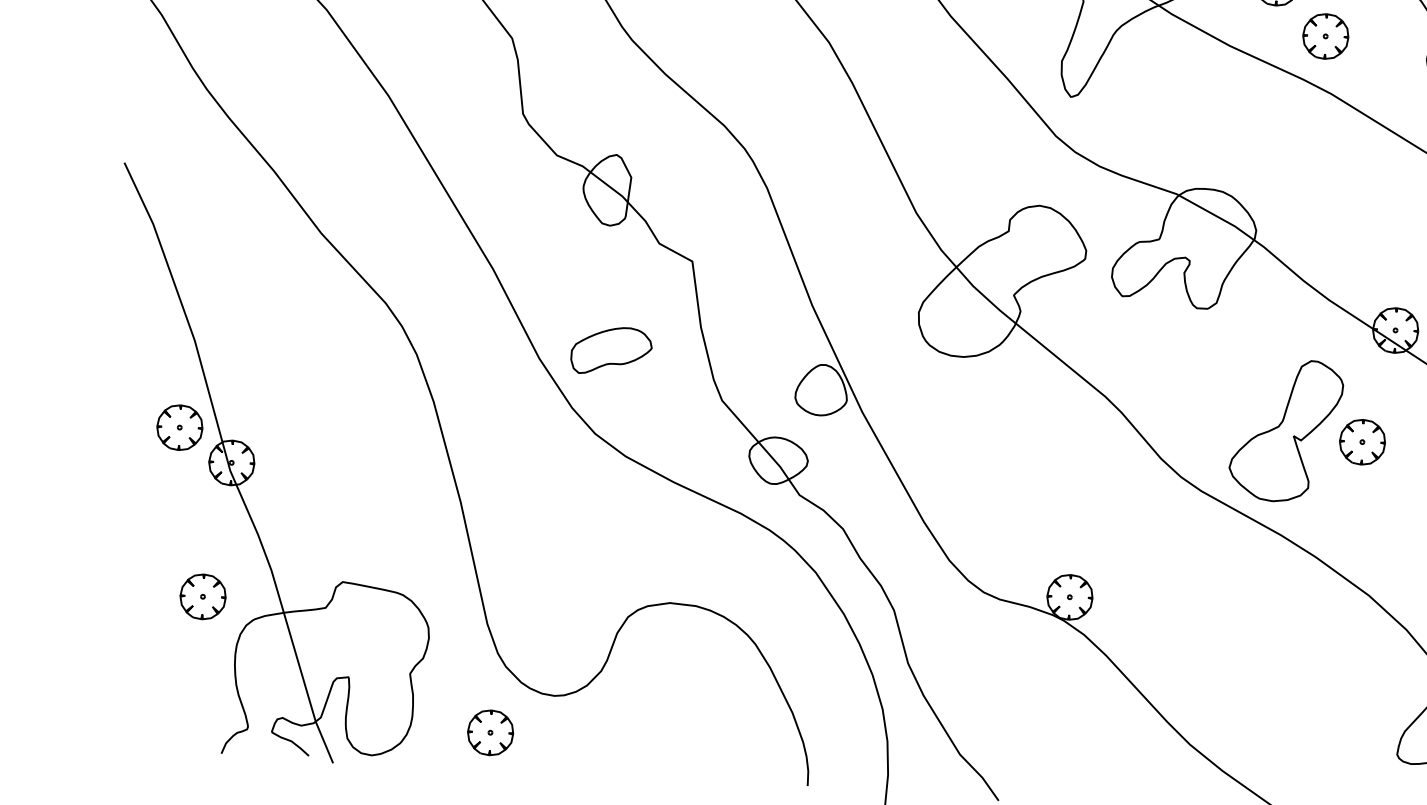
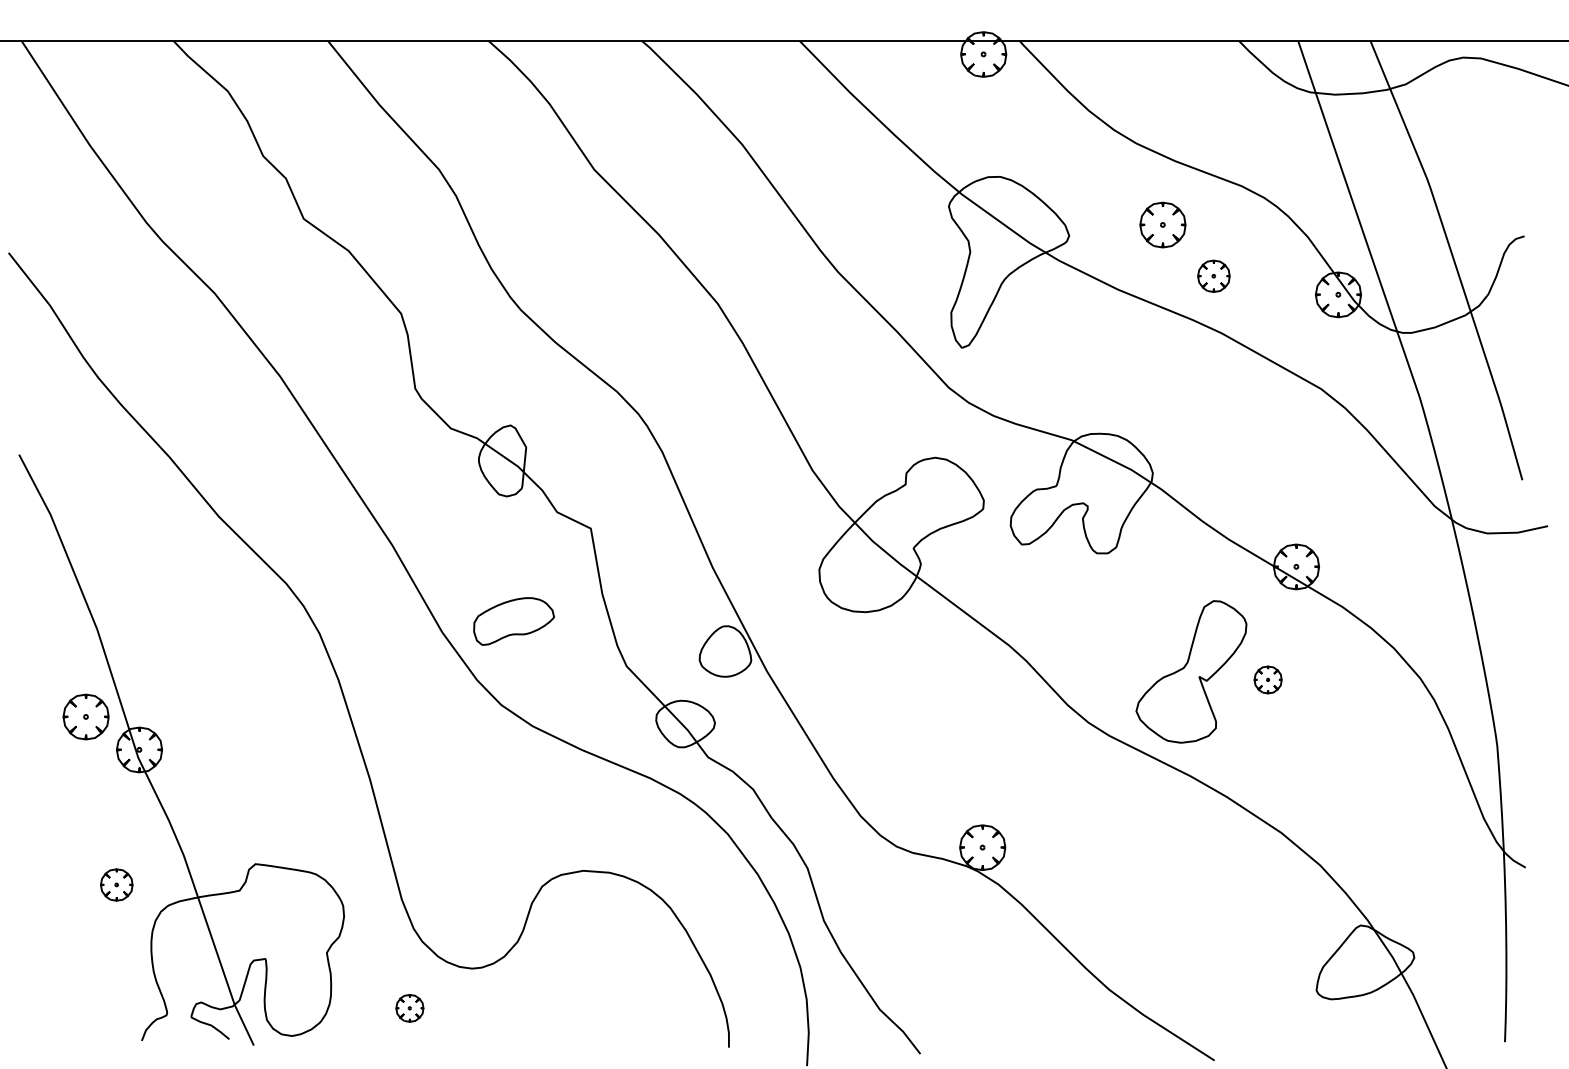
part: (1325, 36) -> (1213, 276), size x0.7
part: (1361, 441) -> (1267, 679), size x0.6
part: (202, 596) -> (116, 884), size x0.7
part: (490, 733) -> (409, 1008), size x0.6

